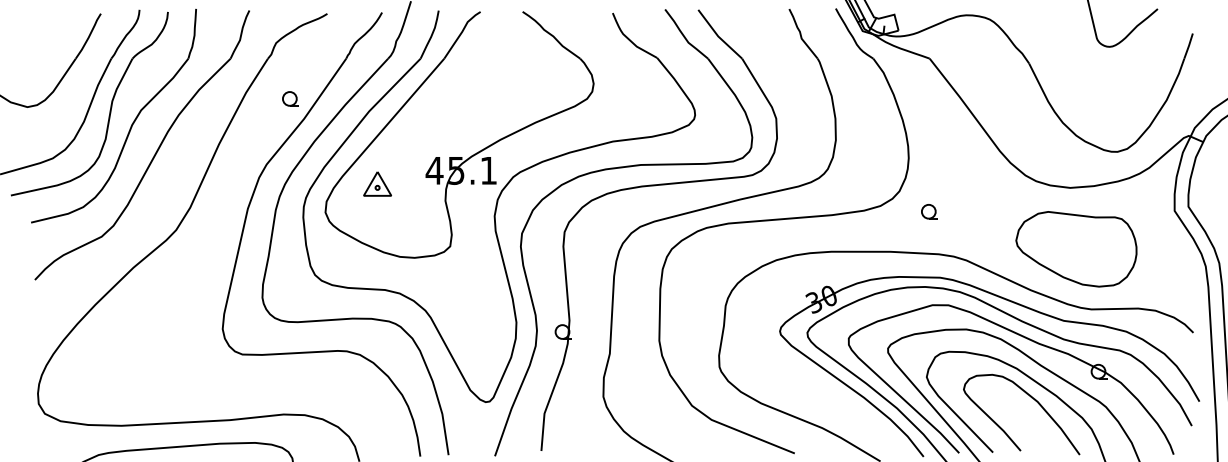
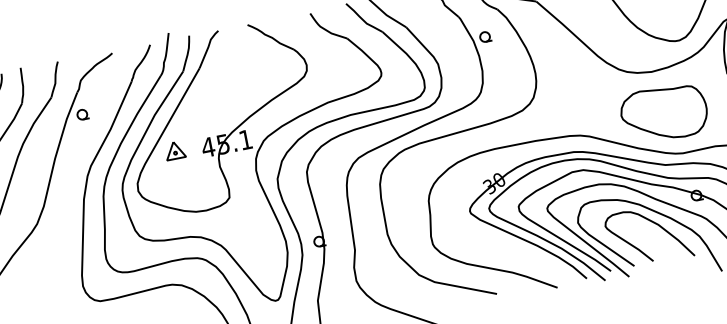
part: (290, 98) -> (82, 114), moved
part: (377, 183) -> (174, 150), moved
part: (929, 211) -> (485, 36), moved

